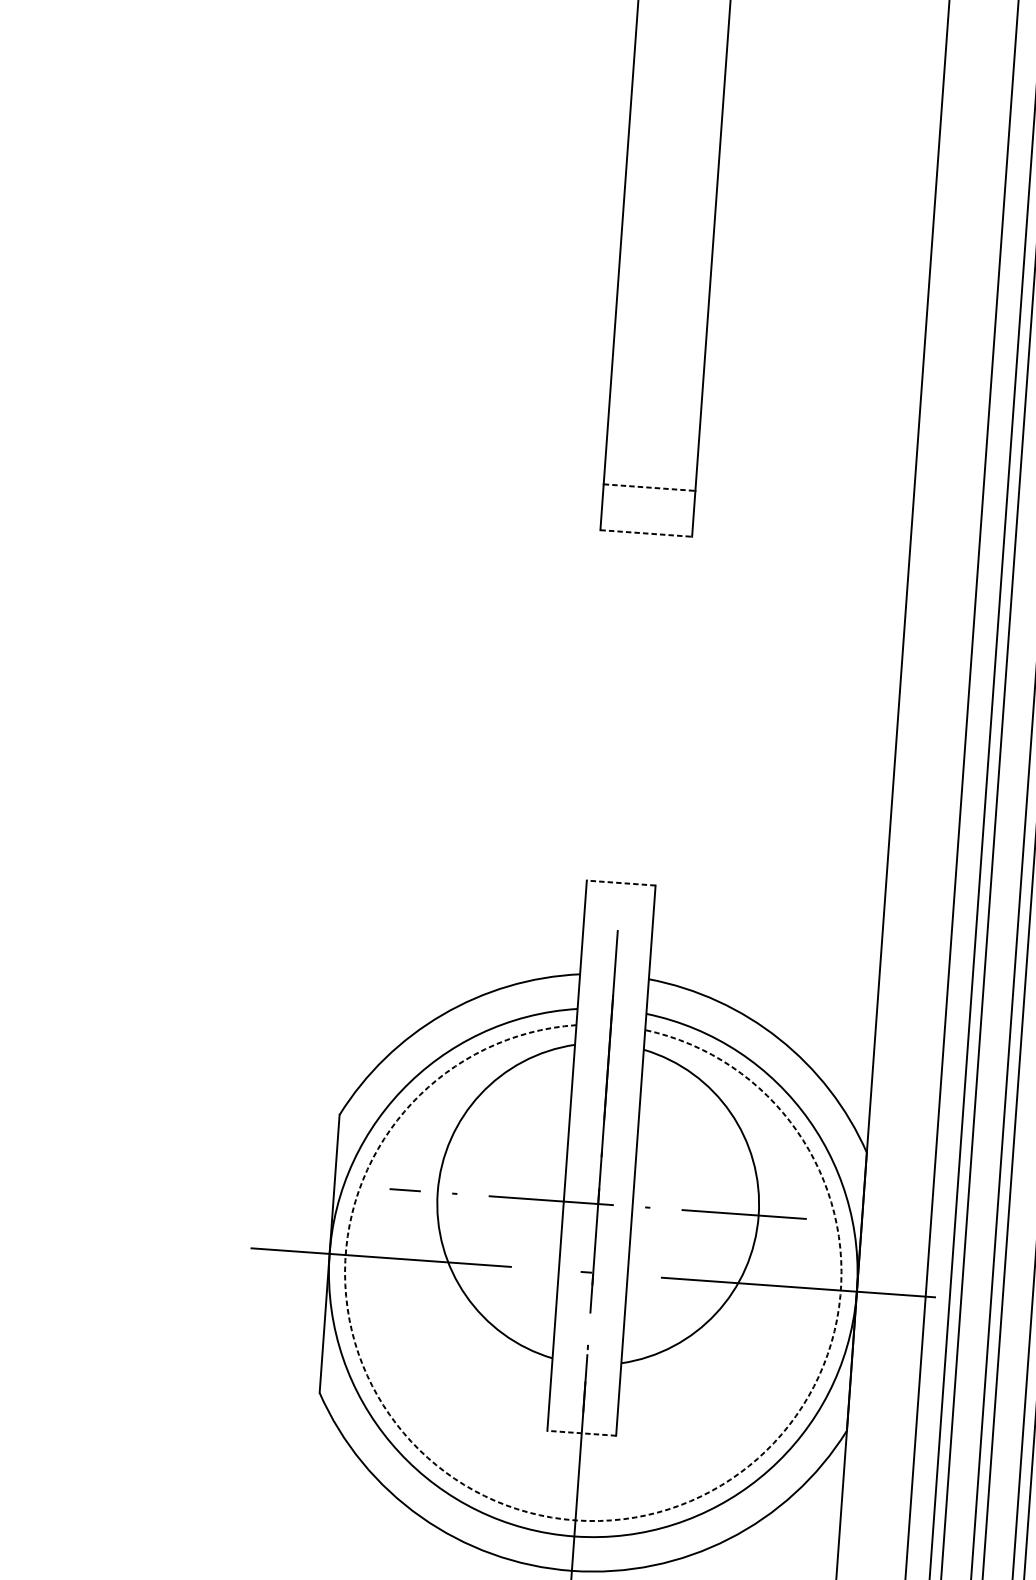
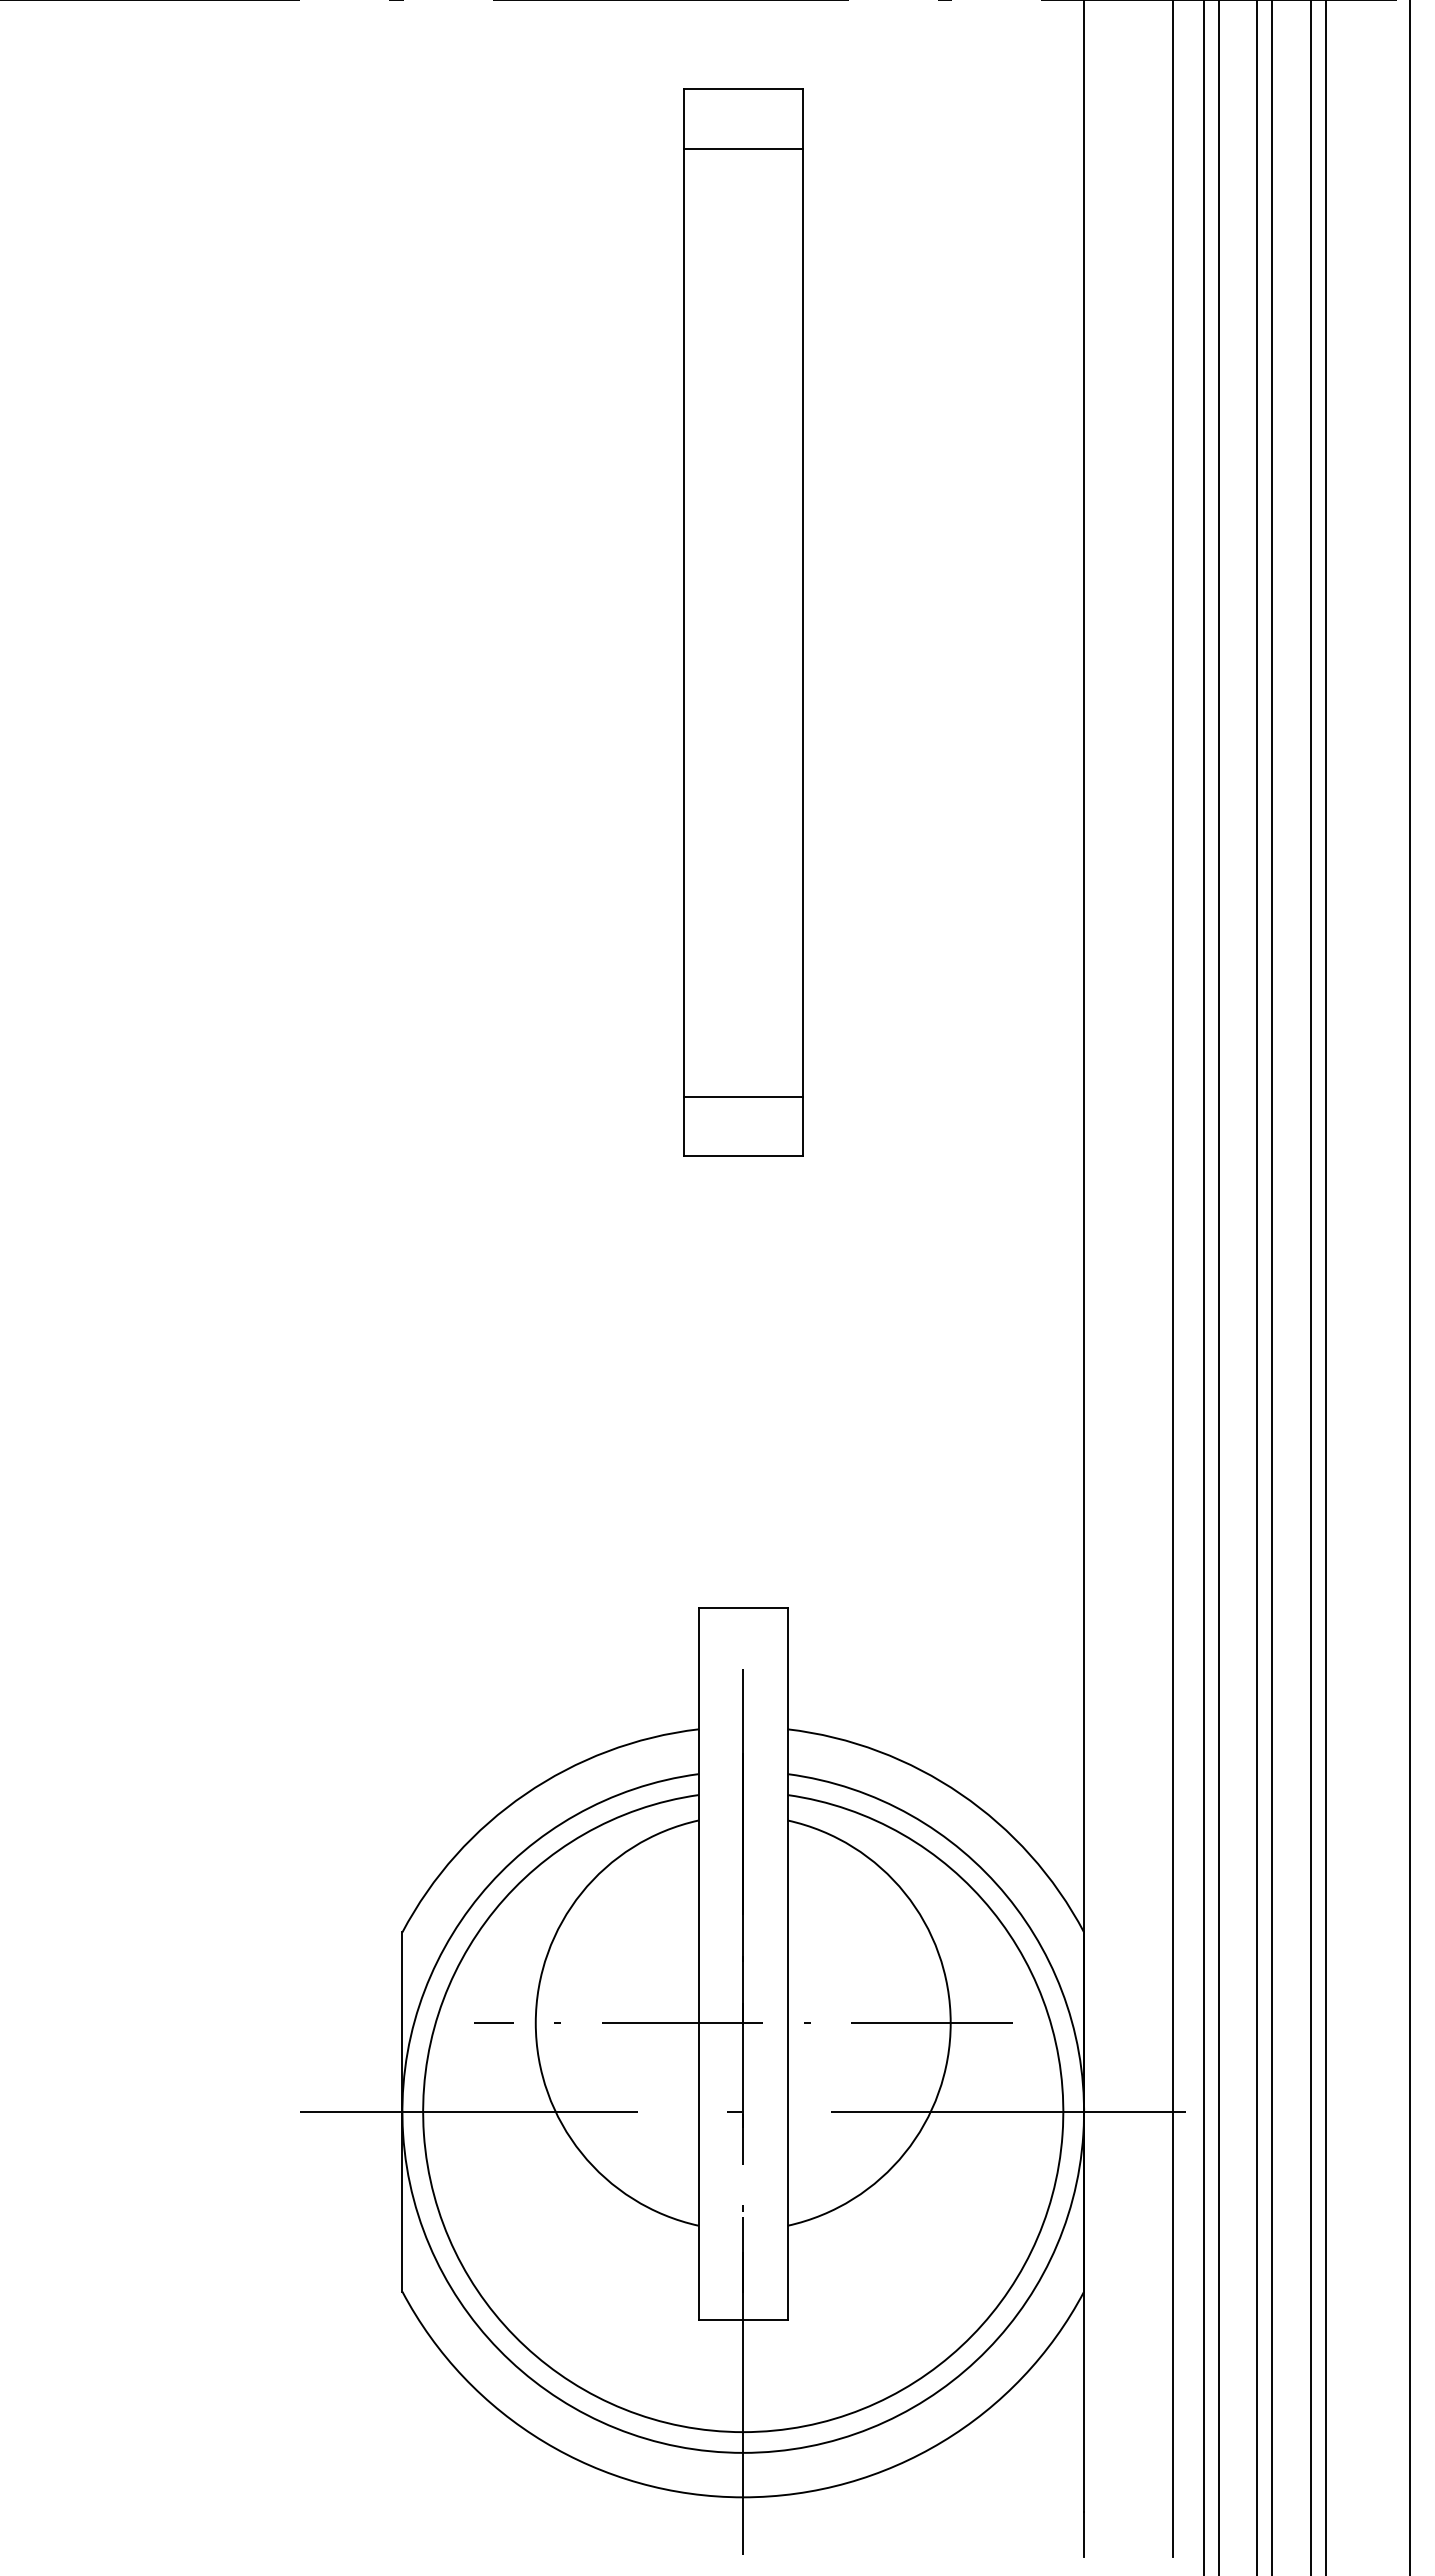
line: (649, 487) -> (743, 1096), dashed -> solid
line: (646, 533) -> (743, 1156), dashed -> solid
line: (620, 883) -> (742, 1608), dashed -> solid
line: (581, 1433) -> (742, 2319), dashed -> solid
arc: (575, 1520) -> (743, 2432), dashed -> solid

